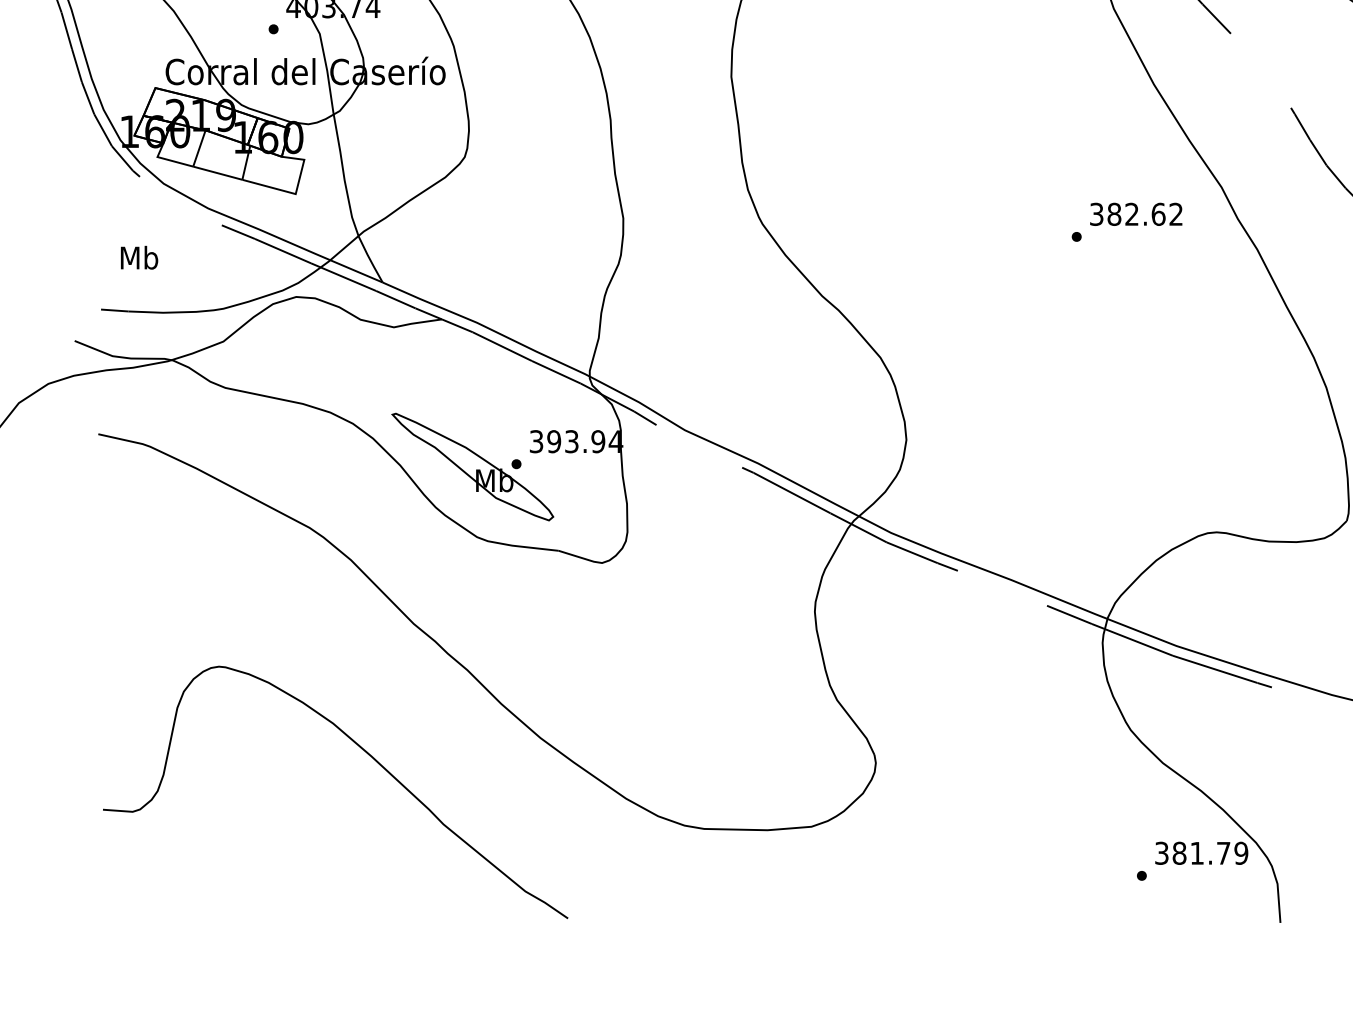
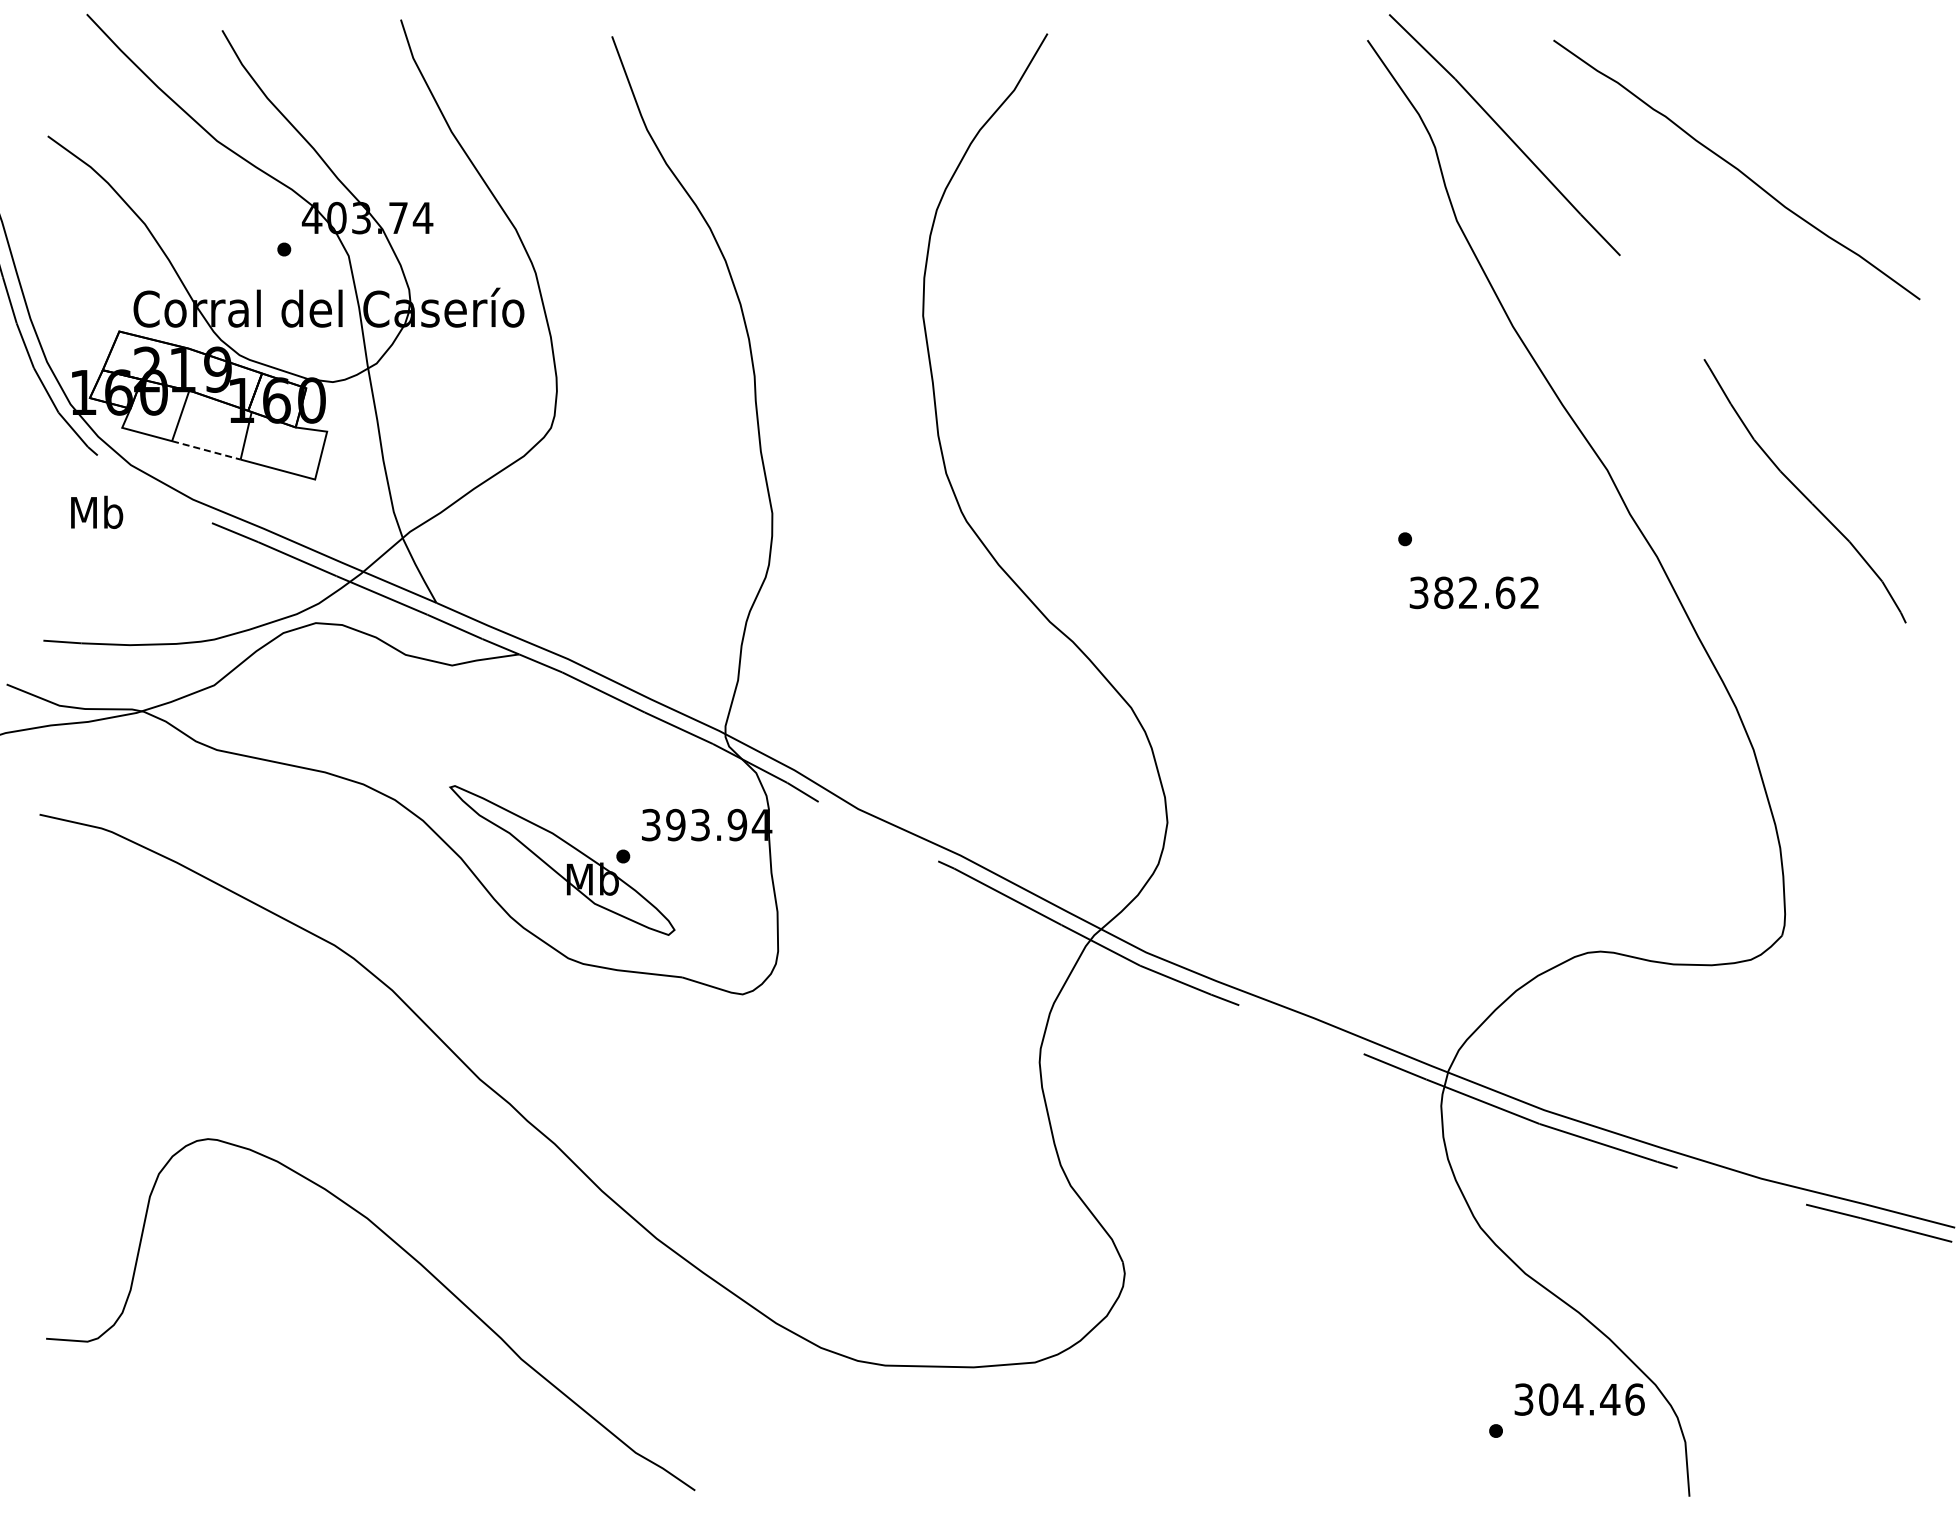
line: (217, 173) -> (206, 450), solid -> dashed
text: (1135, 214) -> (1473, 592), moved
text: (139, 257) -> (97, 511), moved
text: (1210, 853) -> (1591, 1399), 381.79 -> 304.46

